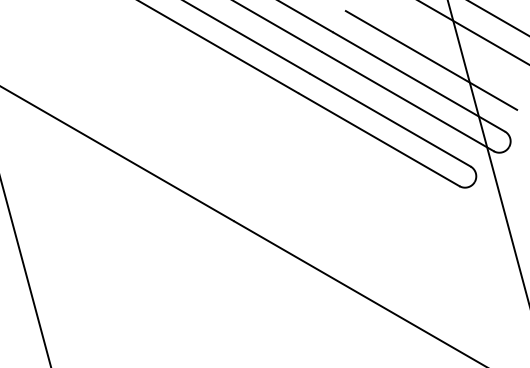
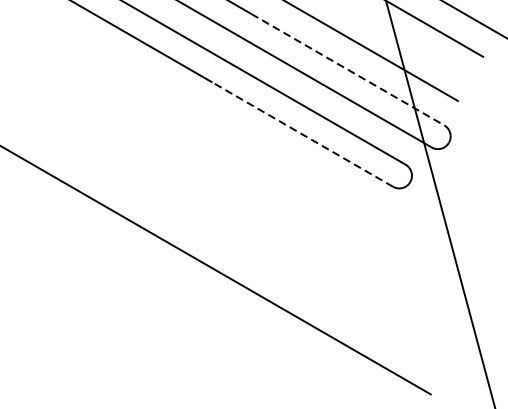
line: (419, 82) -> (348, 70), solid -> dashed
line: (379, 139) -> (303, 134), solid -> dashed

